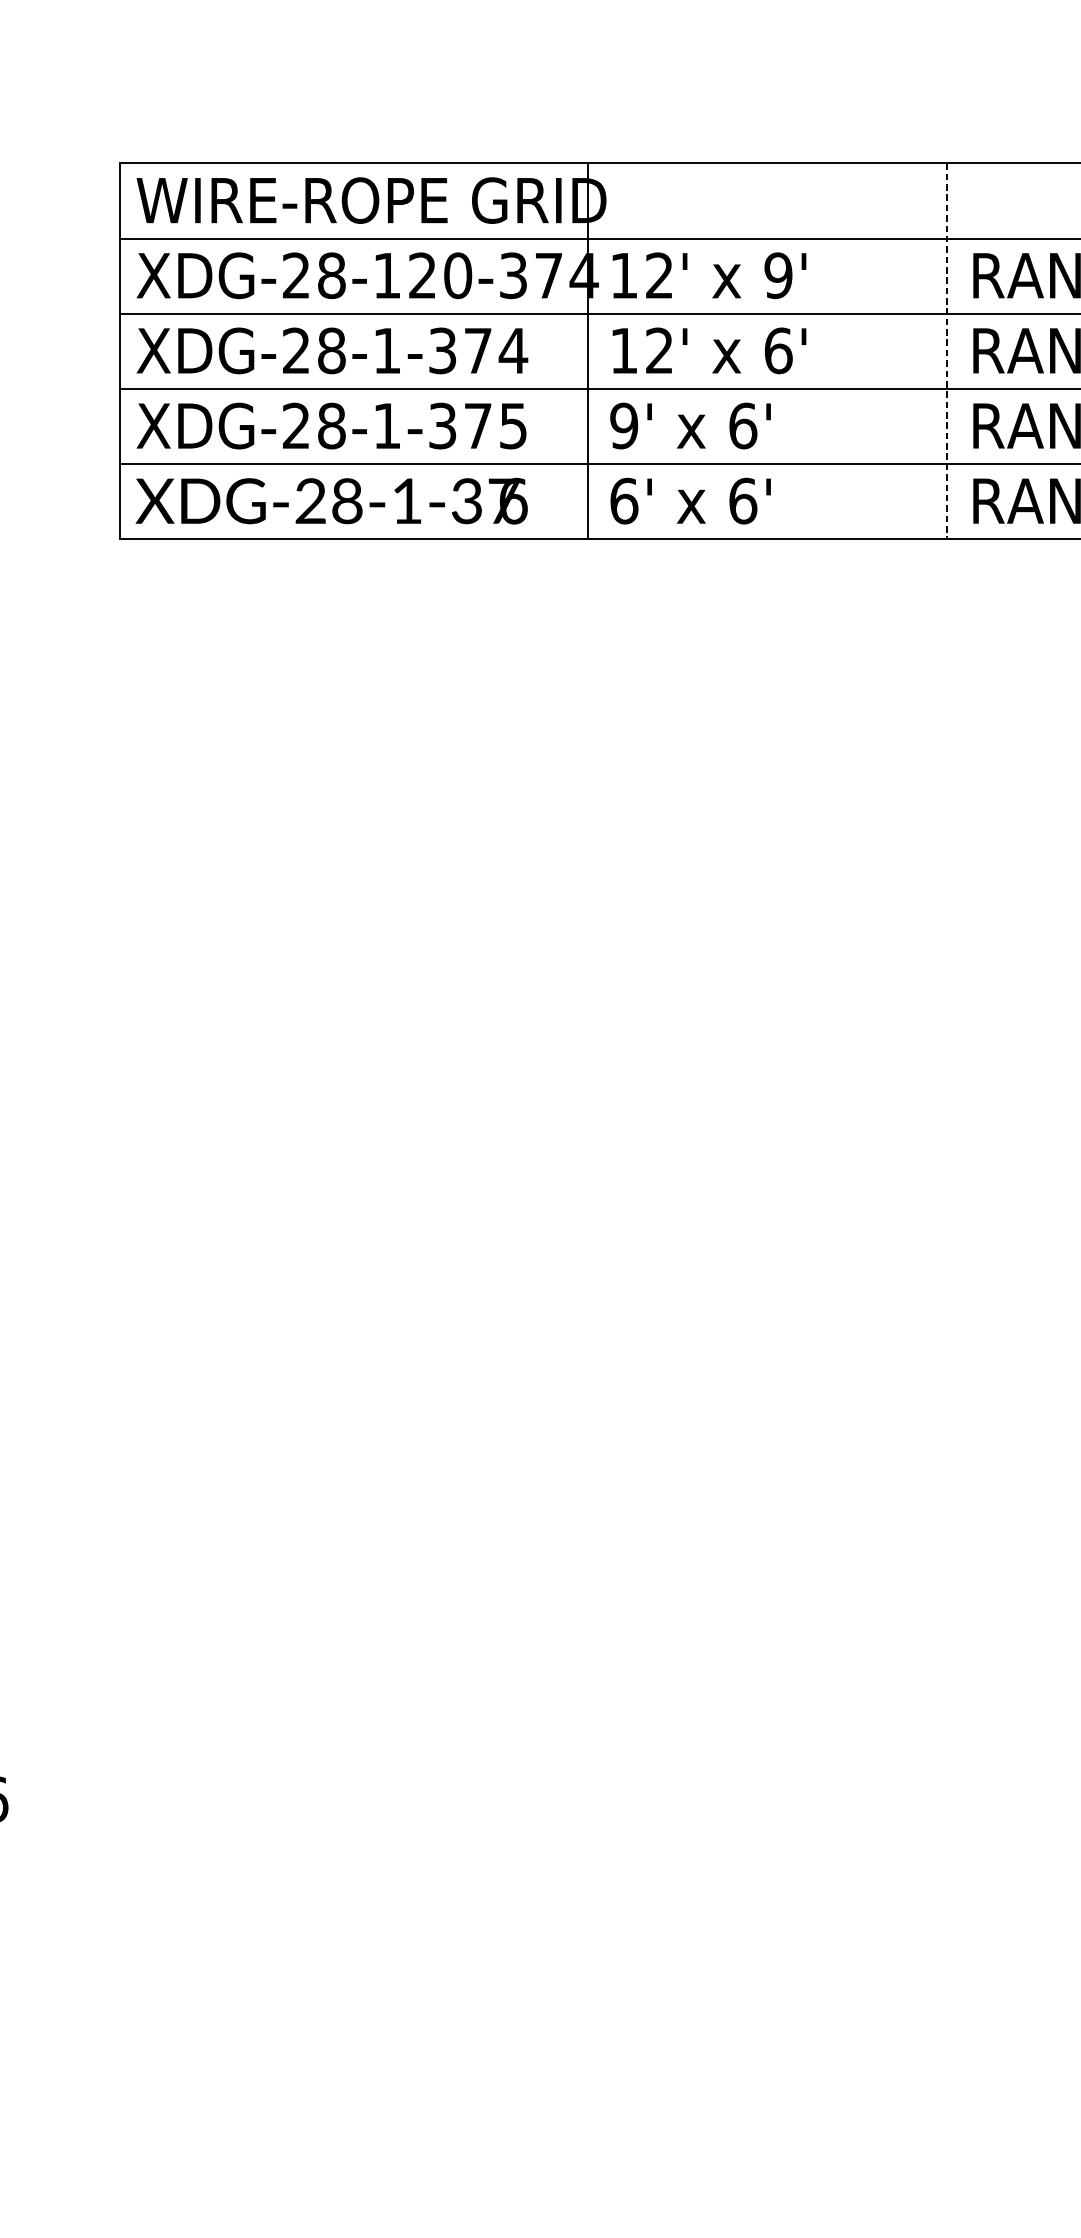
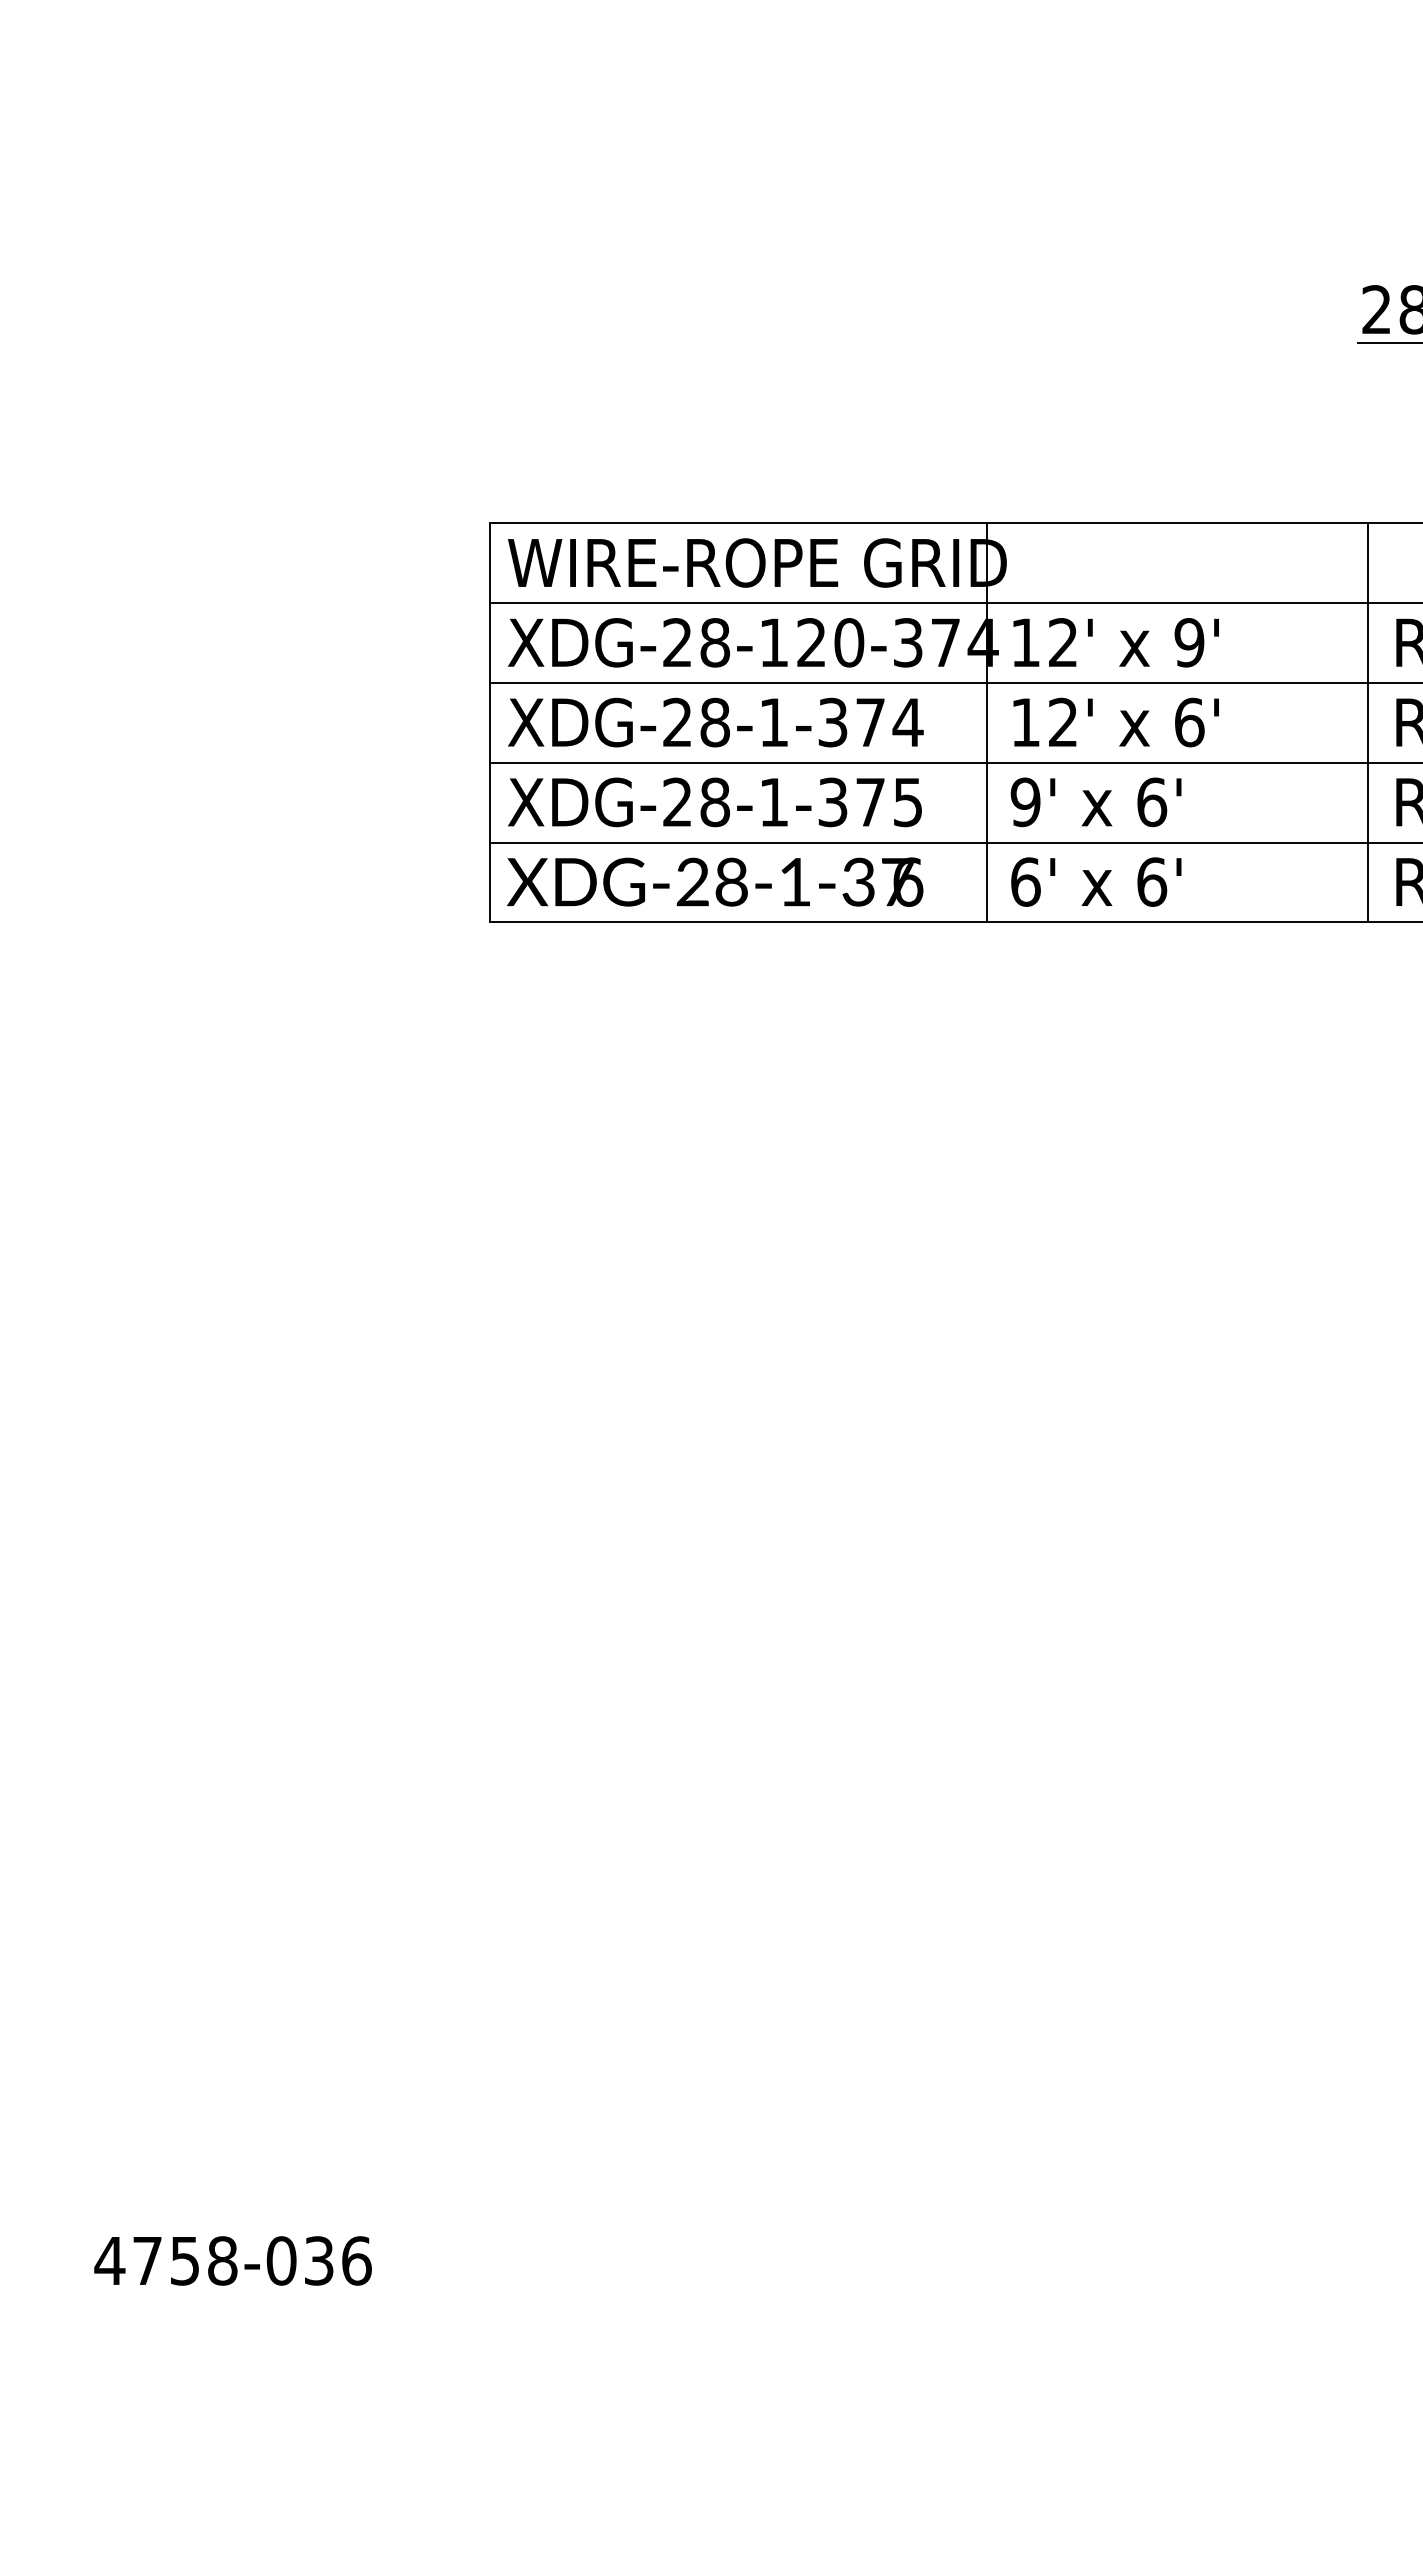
line: (947, 351) -> (1368, 723), dashed -> solid

